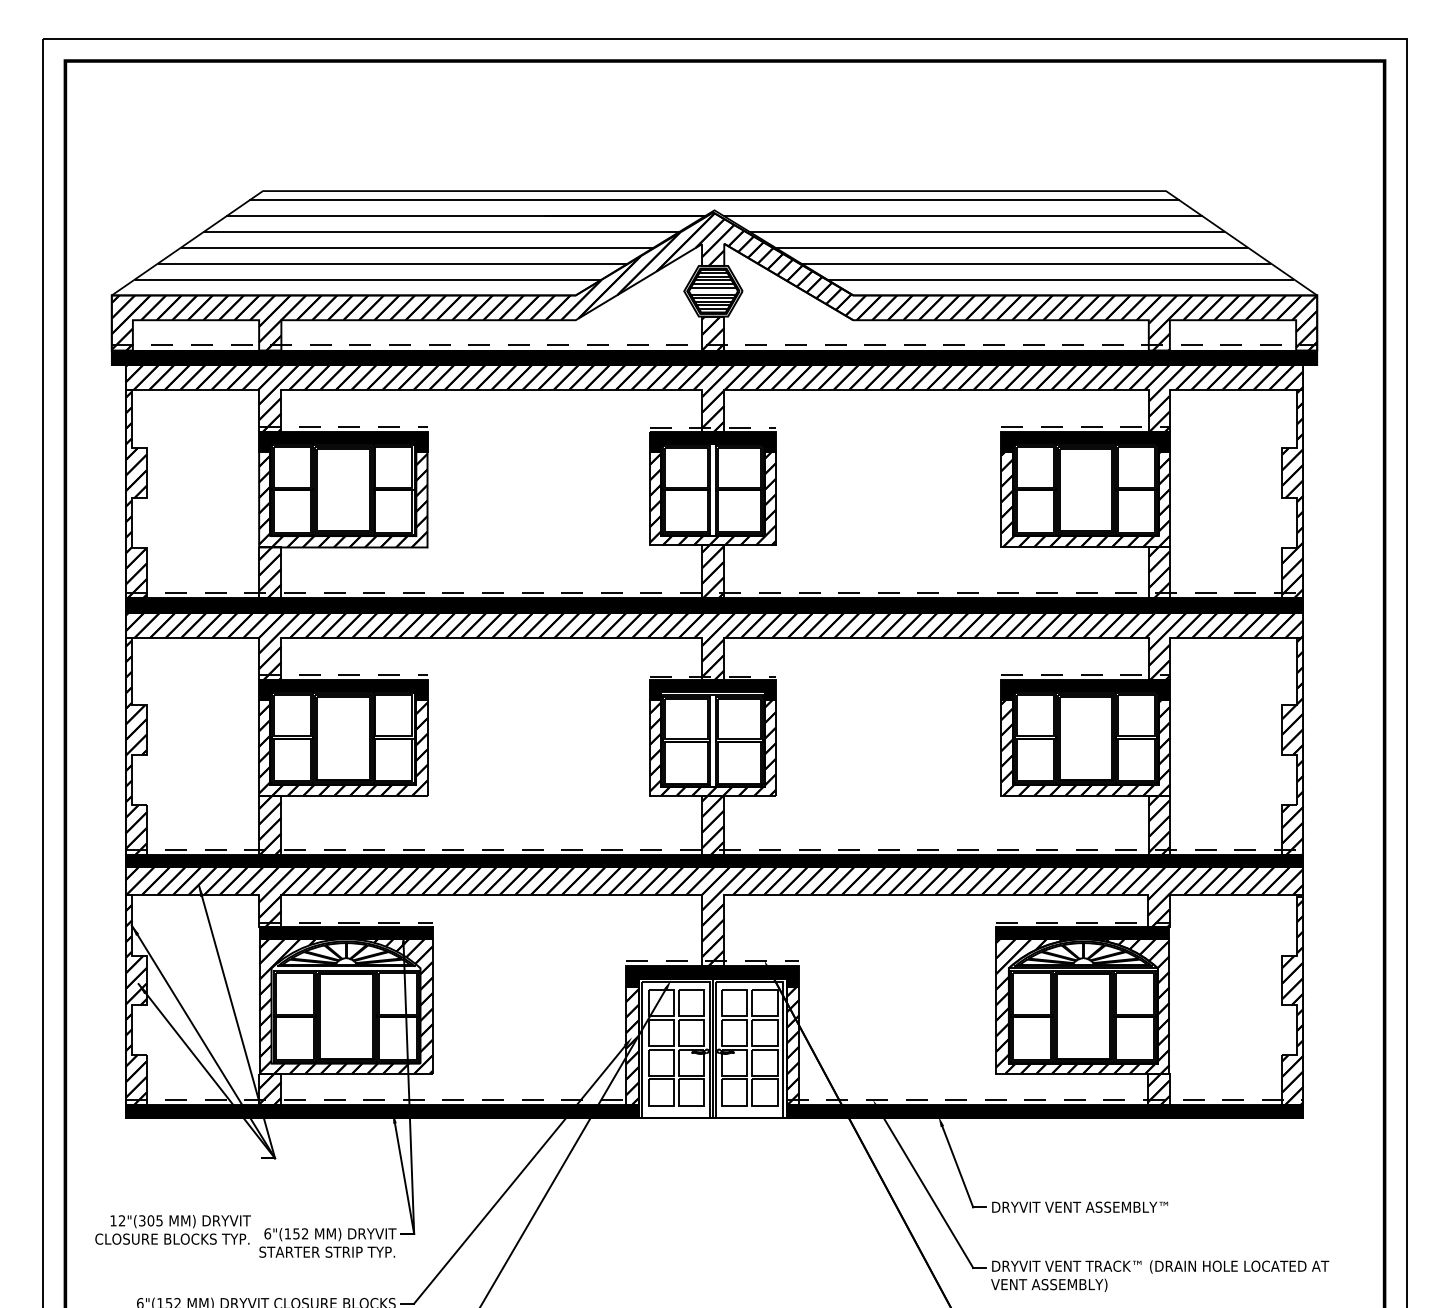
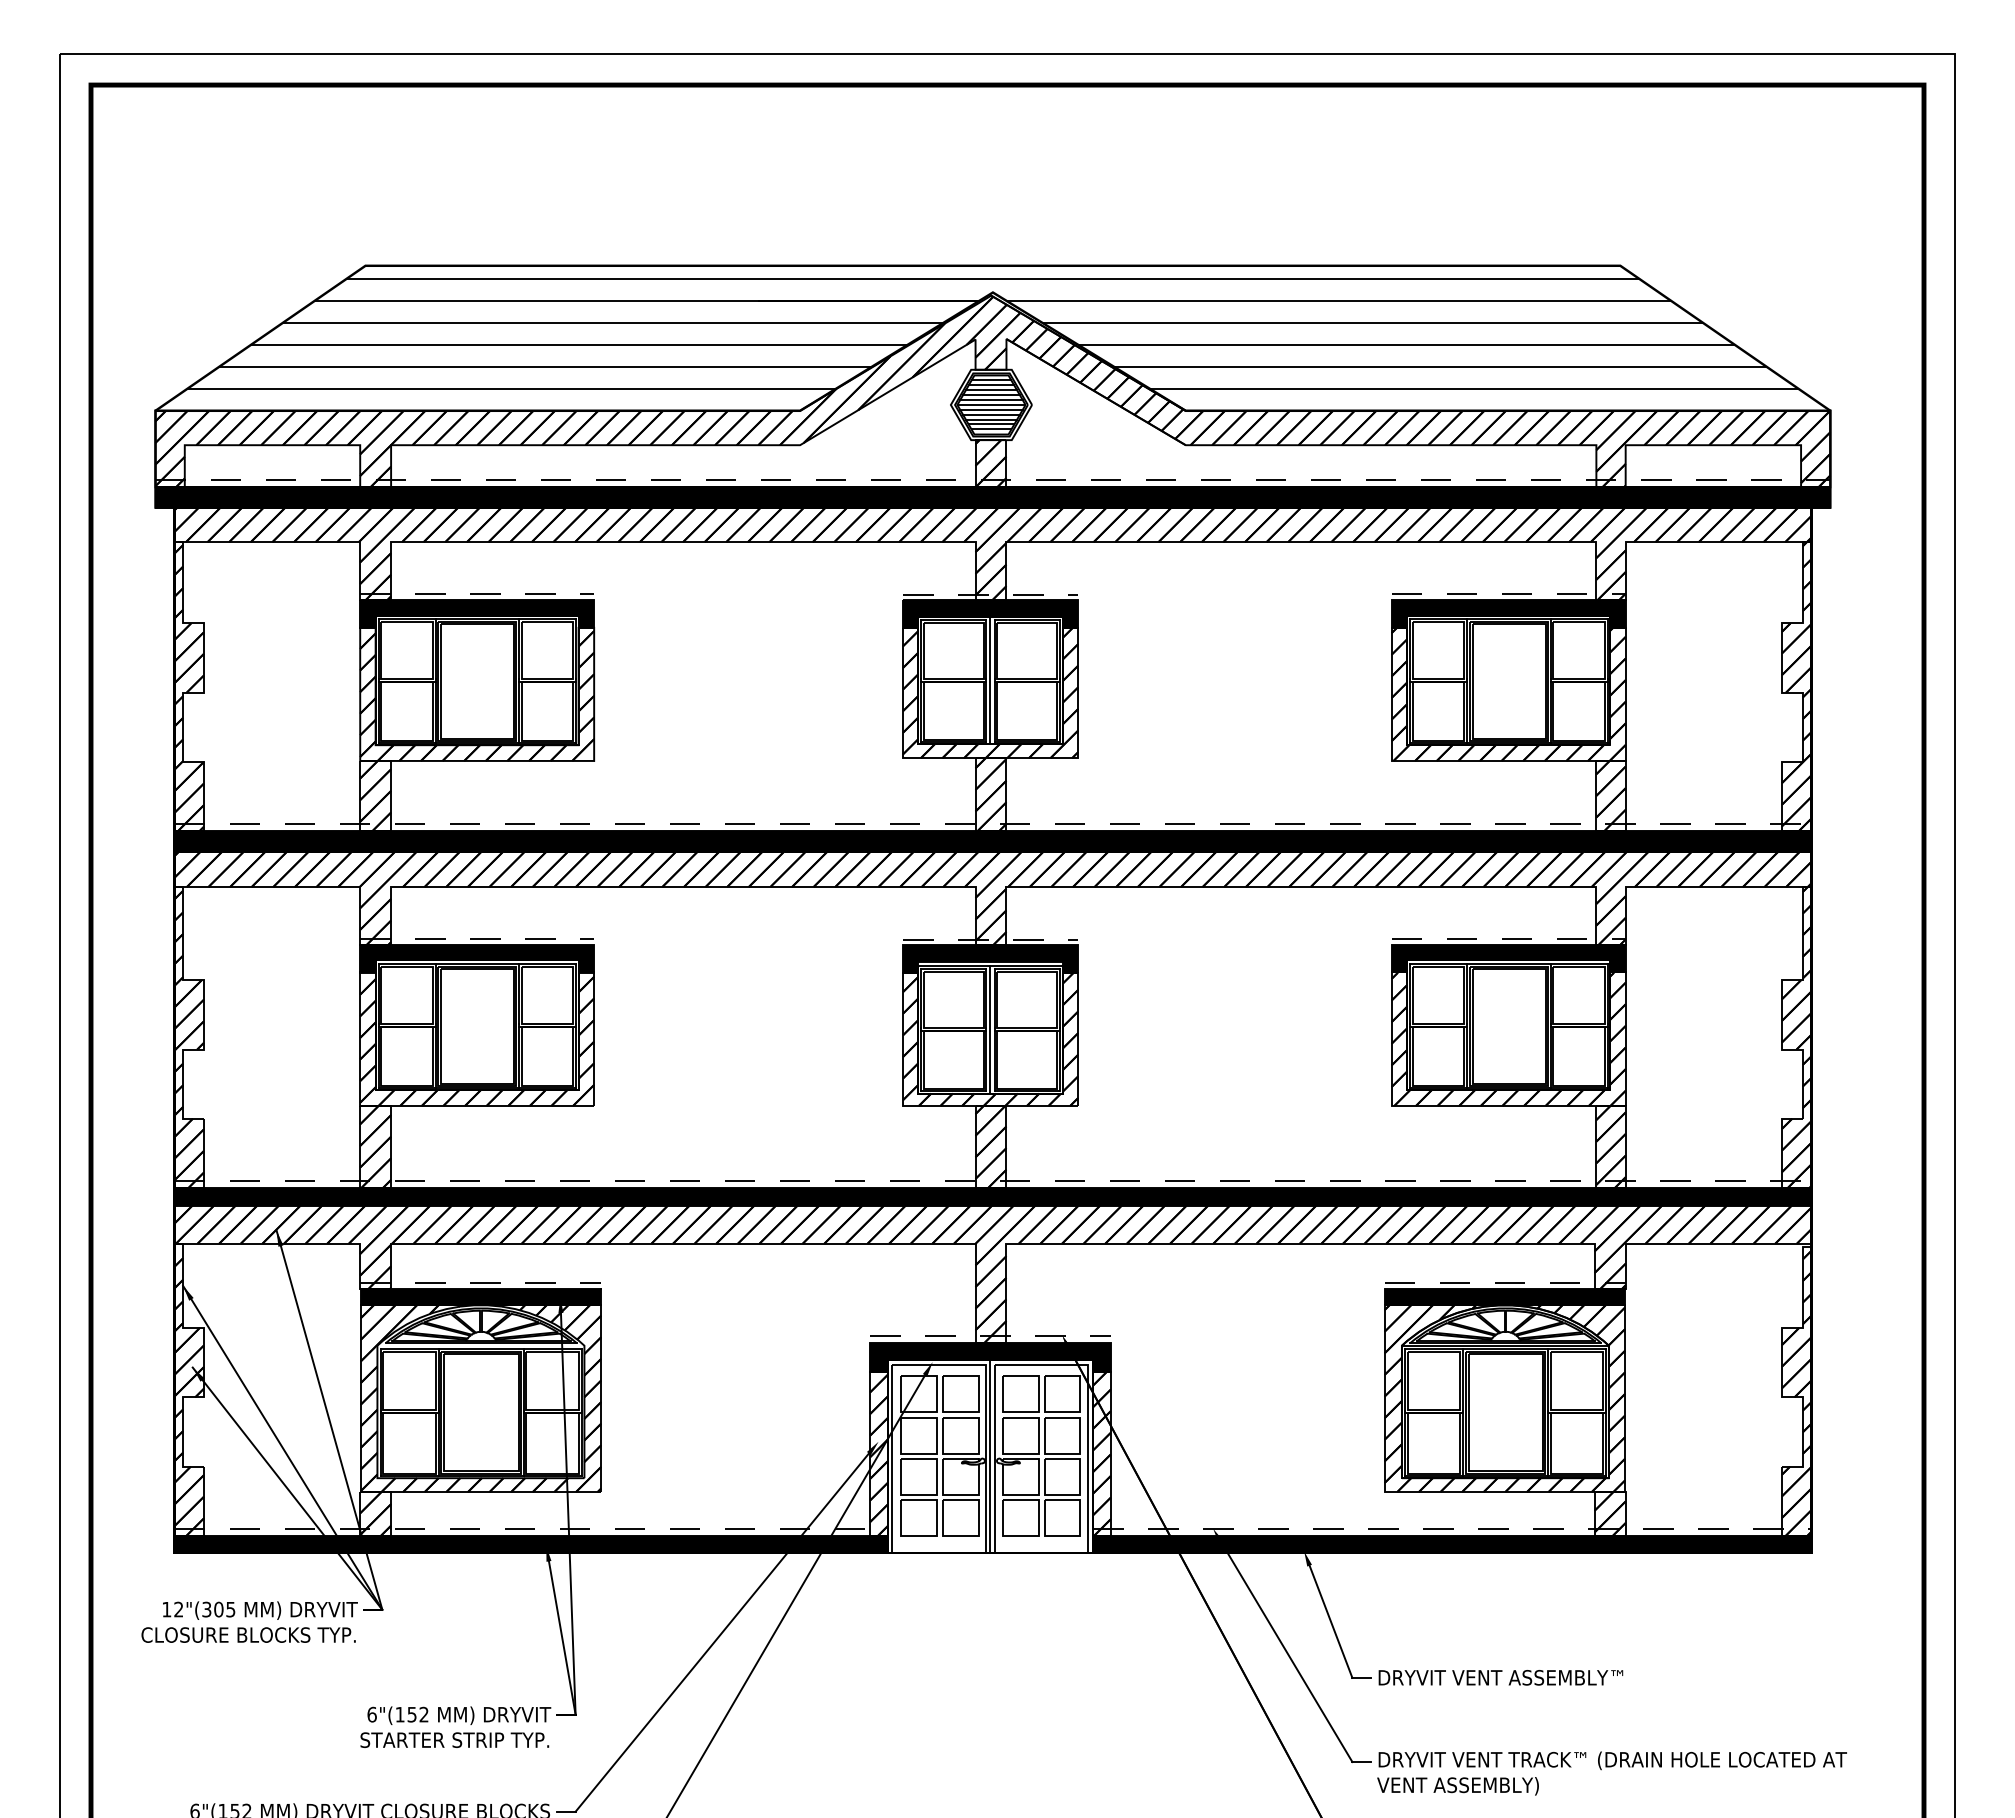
line: (713, 290) -> (991, 404), added
line: (712, 489) -> (990, 680), added
line: (712, 740) -> (990, 1029), added
text: (172, 1229) -> (249, 1621), moved

